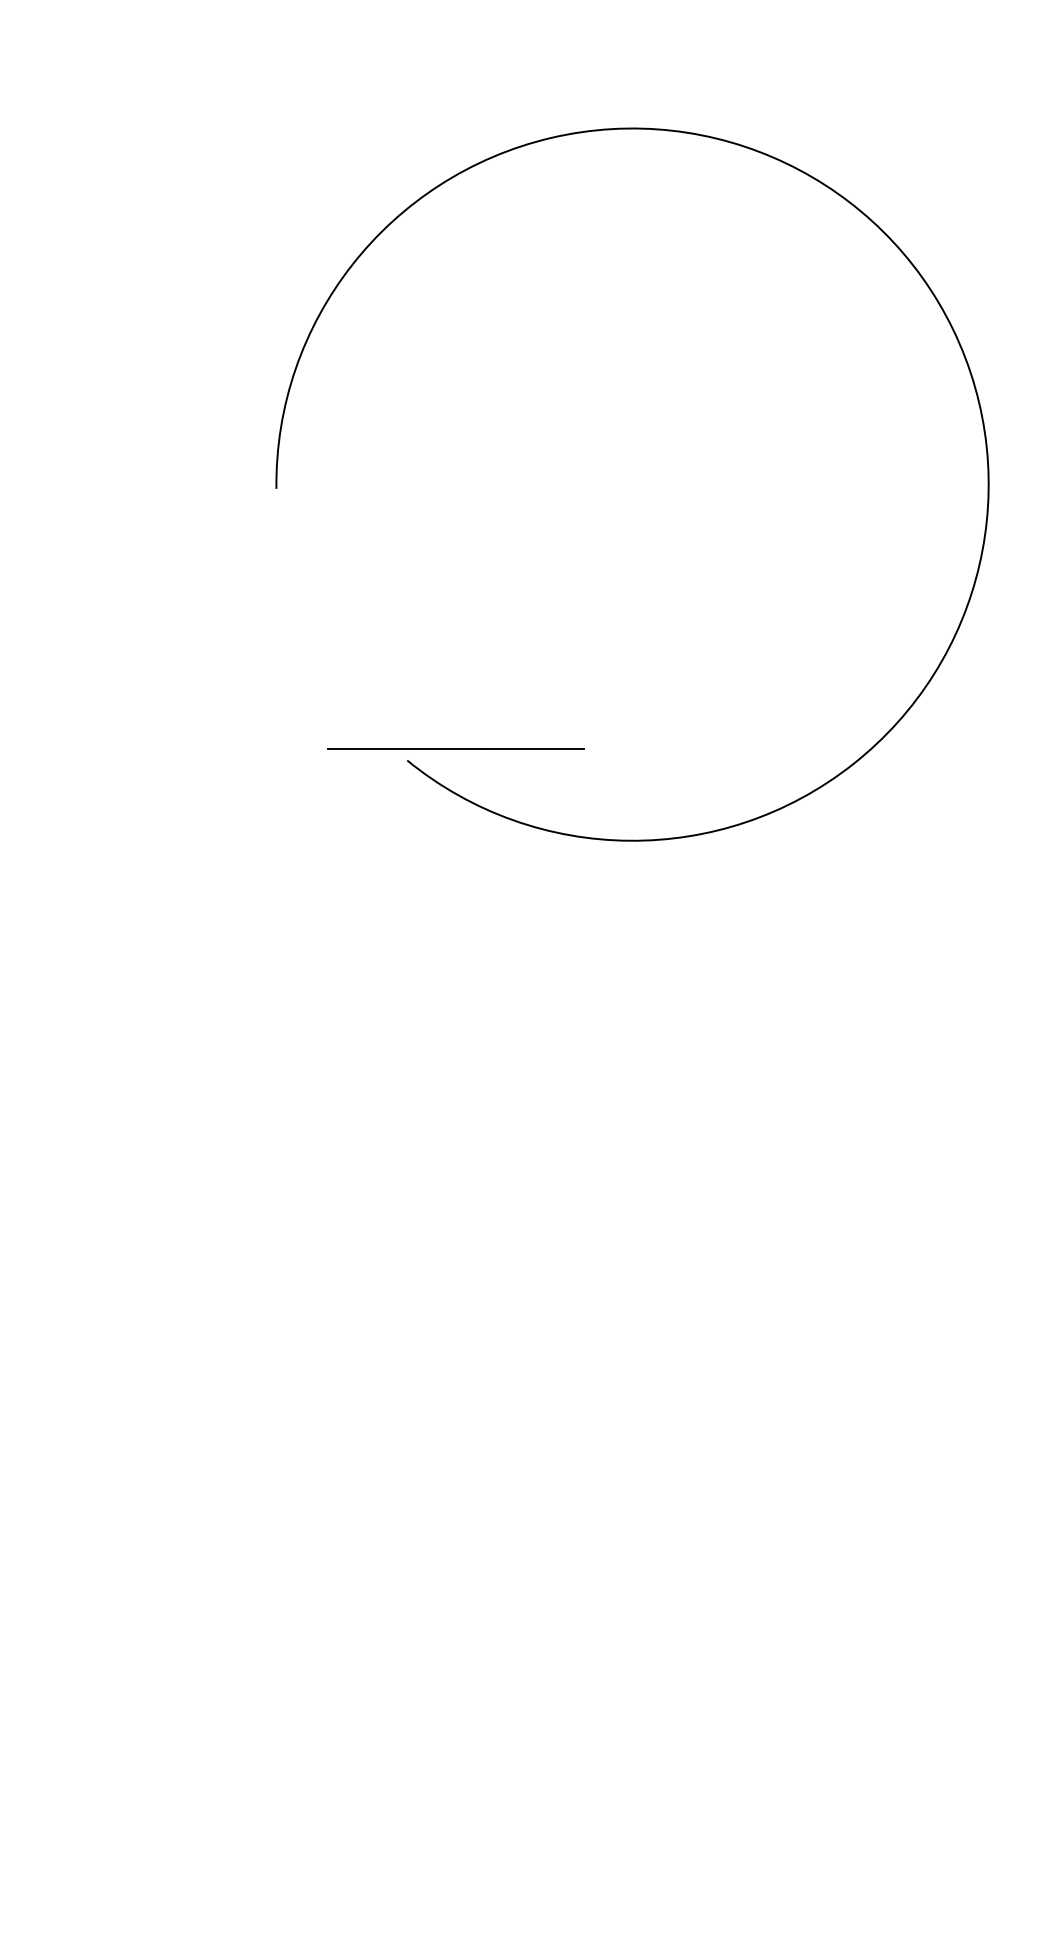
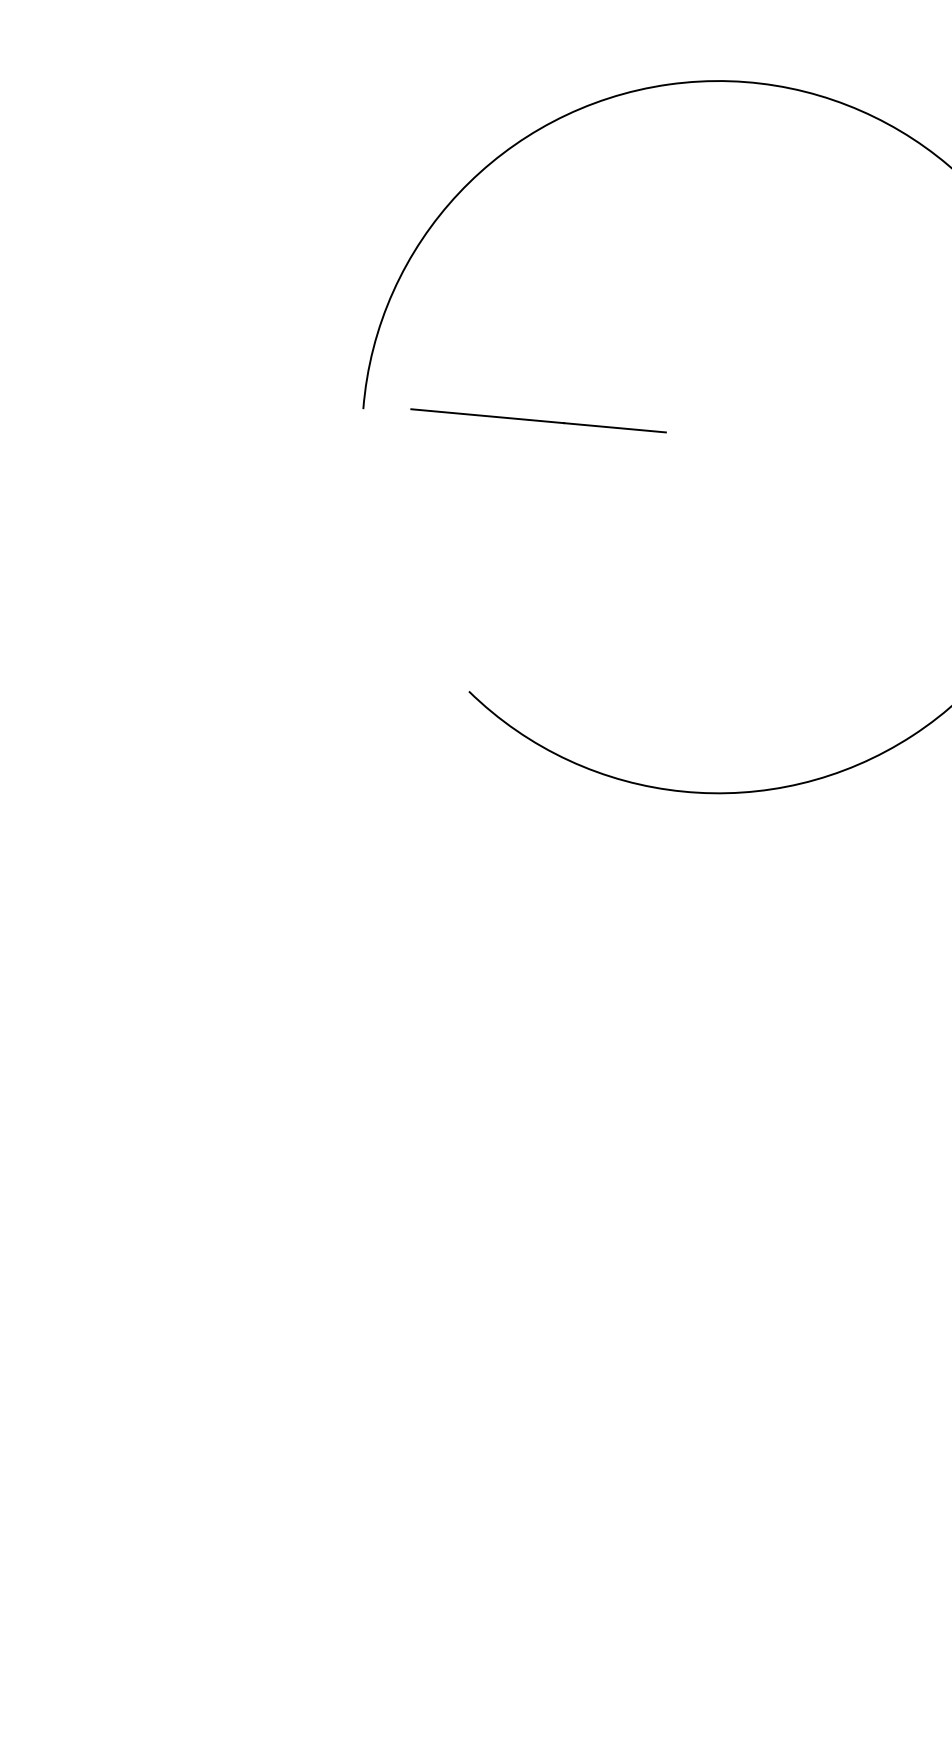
line: (455, 748) -> (538, 420), moved

